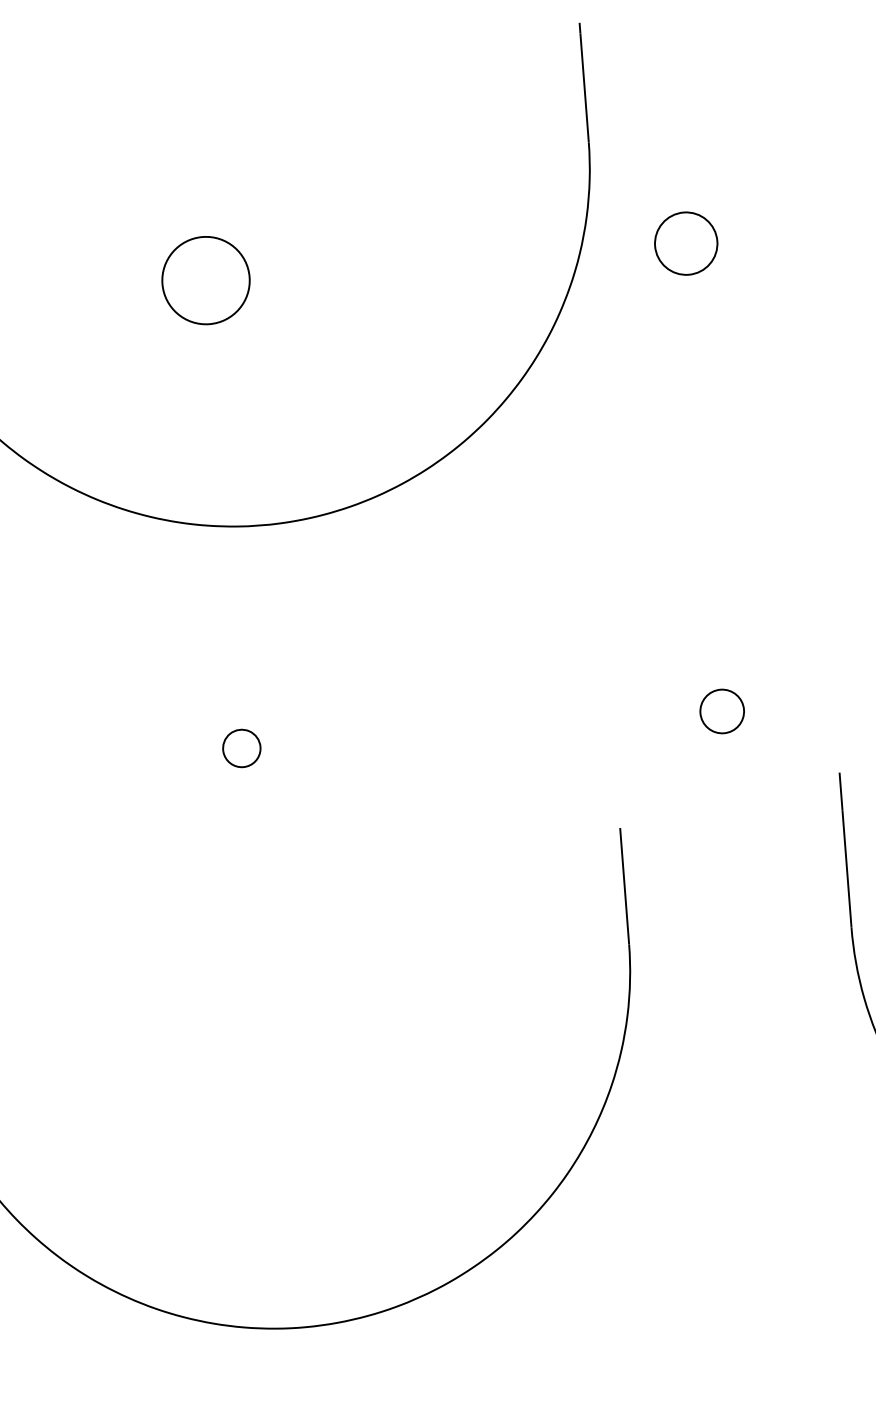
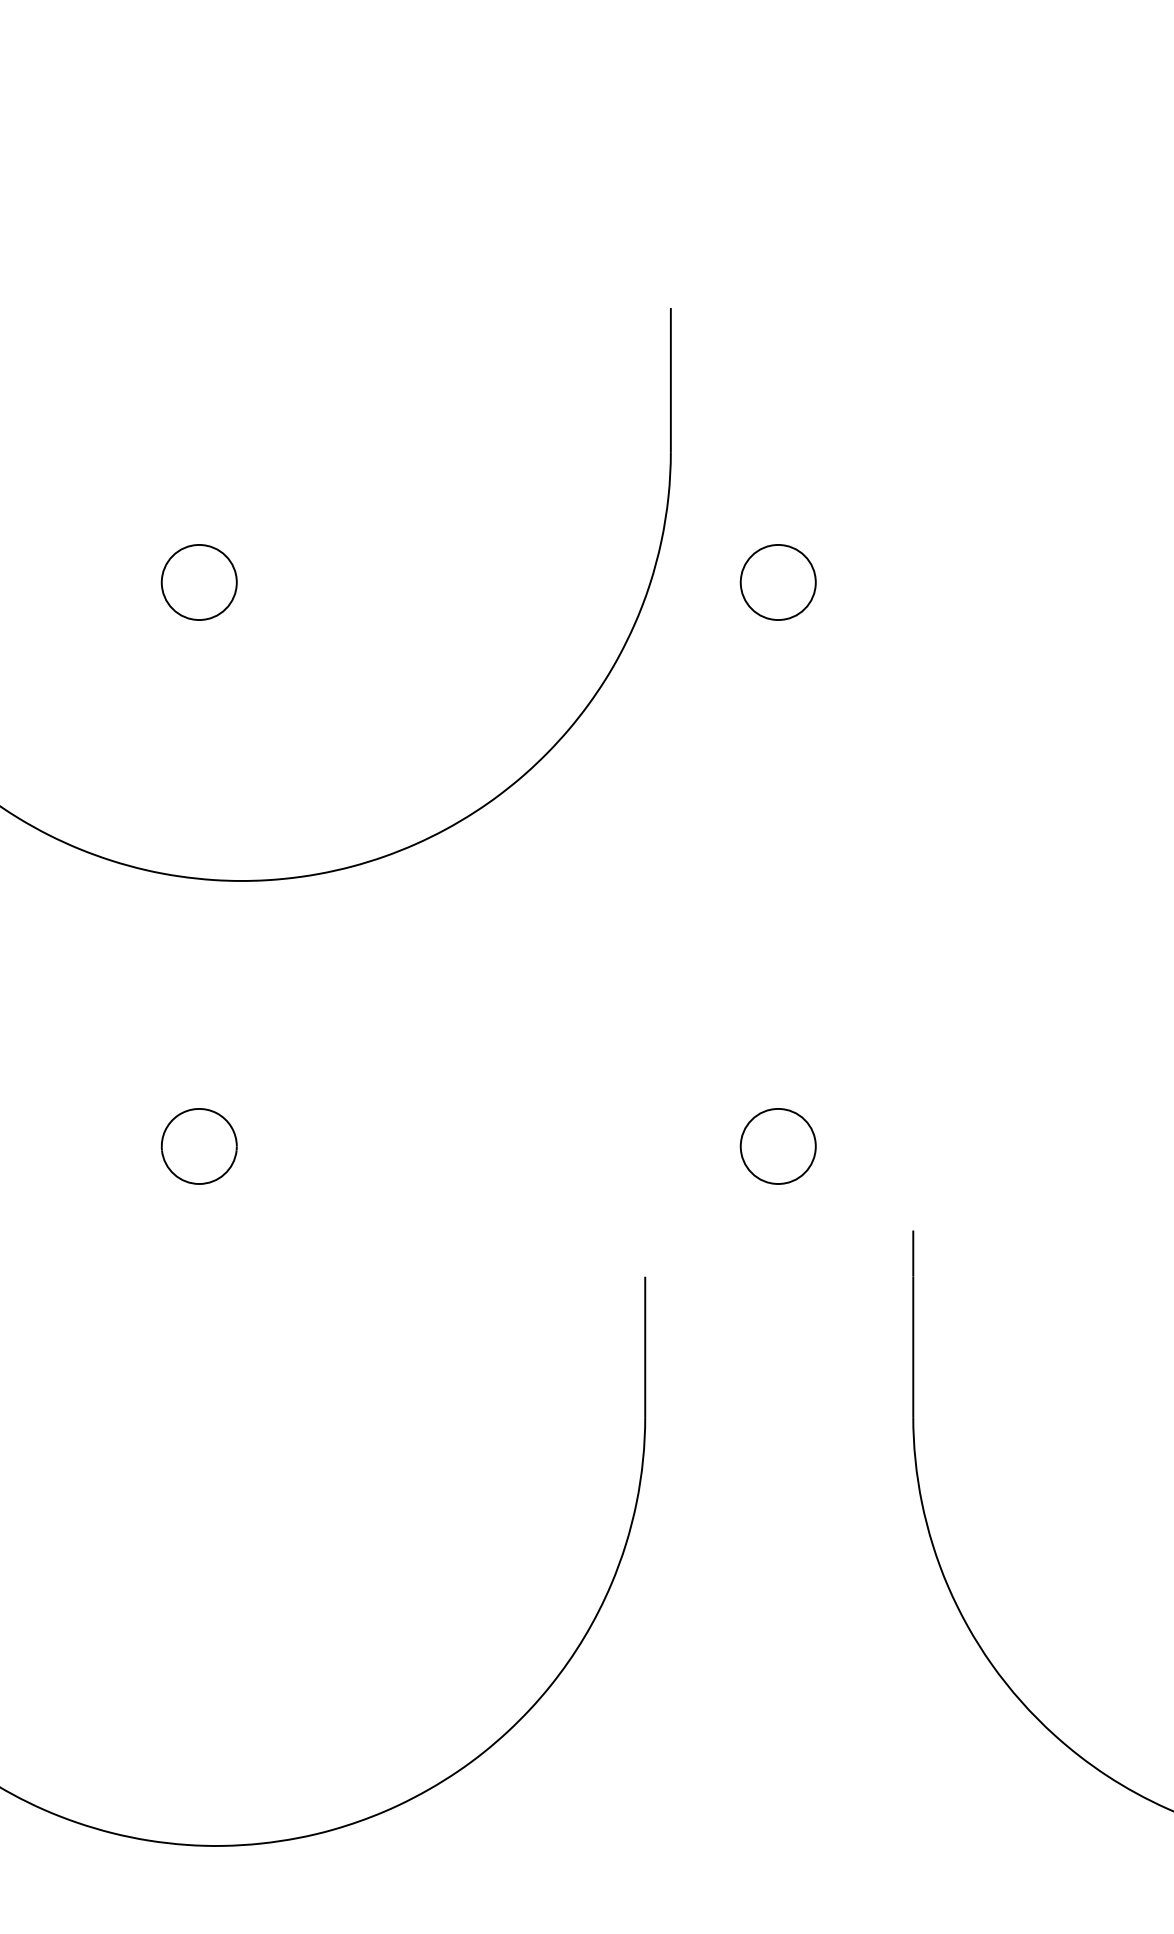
circle: (205, 280) -> (198, 582), size x0.71
circle: (721, 710) -> (777, 1145), size x1.43
part: (241, 748) -> (198, 1146), size x1.67

